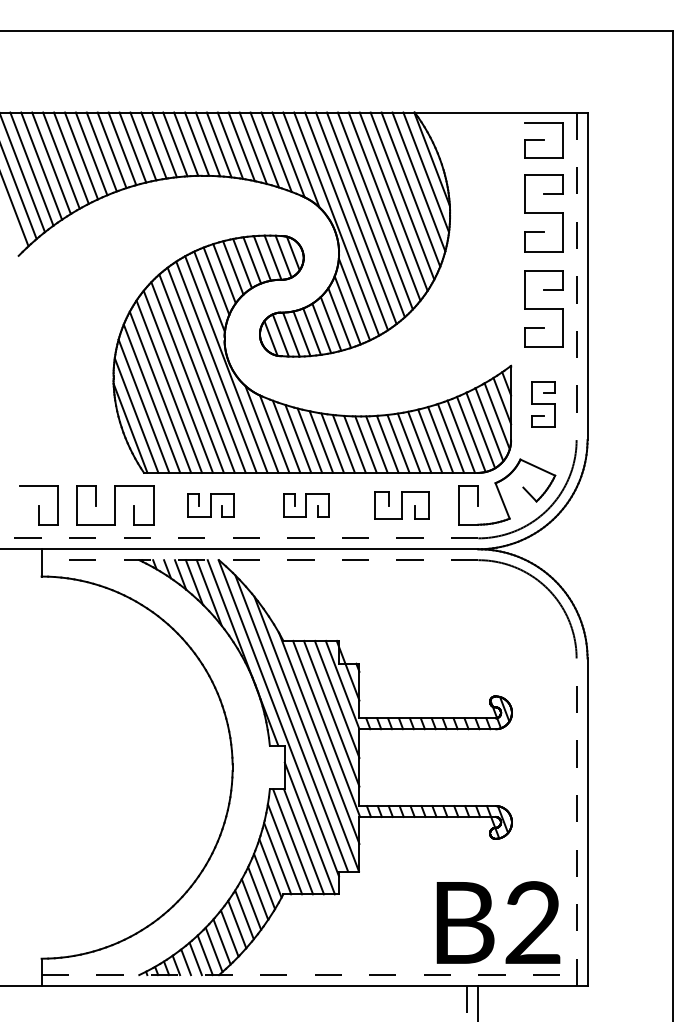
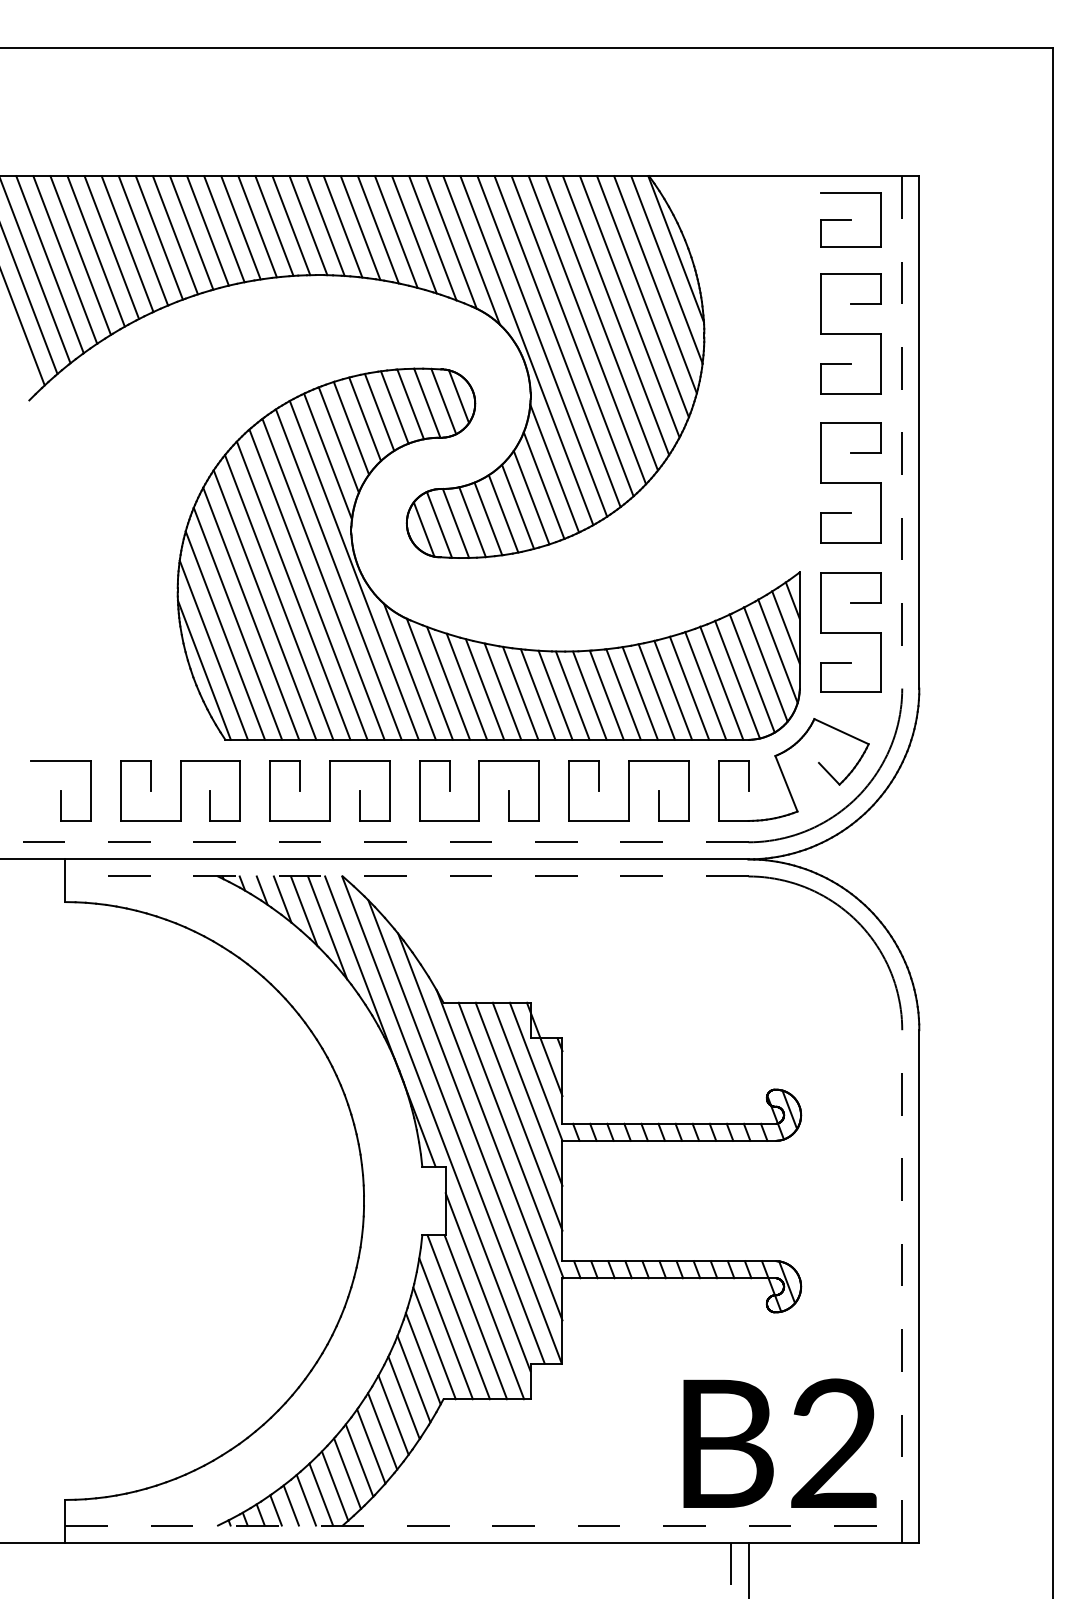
part: (543, 404) -> (850, 632), size x1.67
part: (210, 505) -> (329, 790), size x1.67
part: (306, 505) -> (479, 790), size x1.67
part: (401, 505) -> (628, 790), size x1.43

